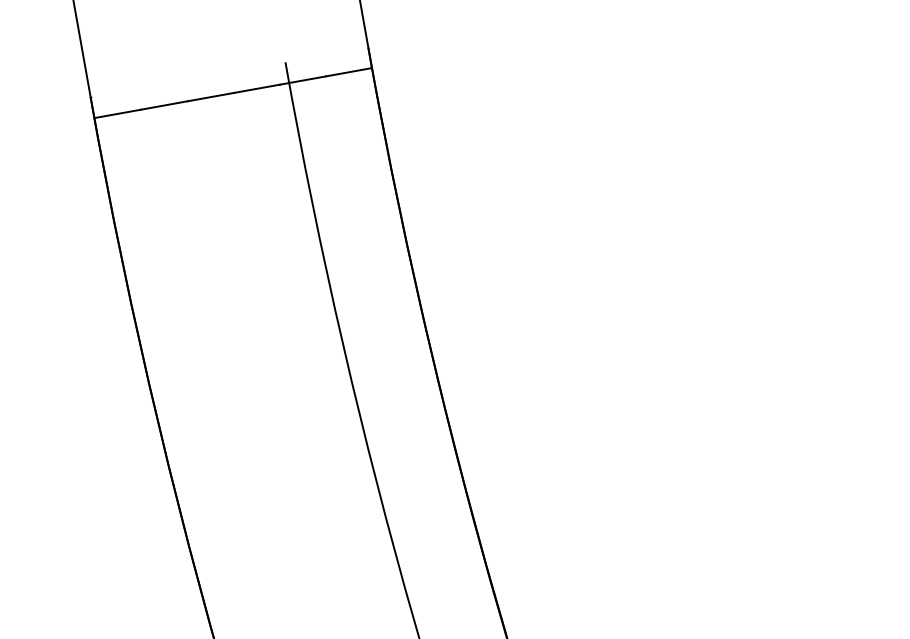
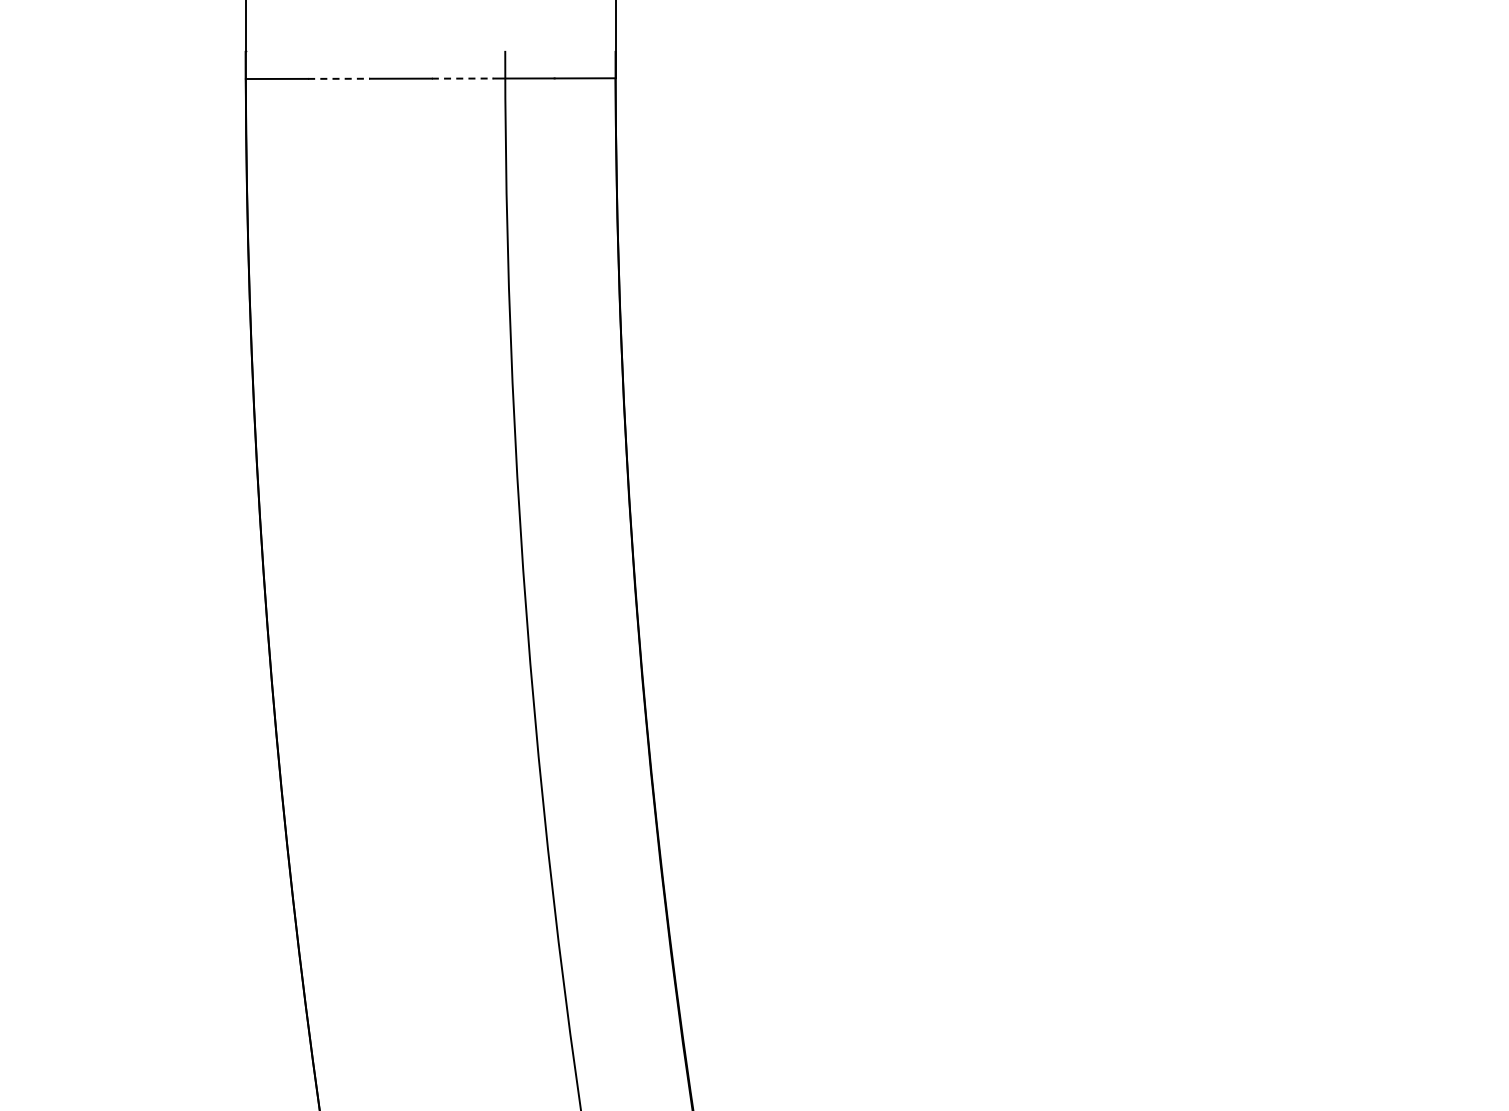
line: (257, 88) -> (462, 78), solid -> dashed
line: (164, 105) -> (339, 78), solid -> dashed

